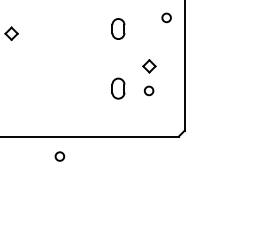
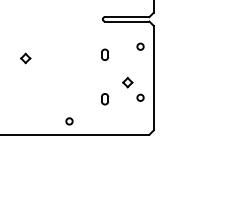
part: (119, 28) -> (105, 54), size x0.71
part: (119, 89) -> (105, 99), size x0.71
circle: (149, 90) -> (140, 97), moved
circle: (59, 156) -> (69, 121), moved

